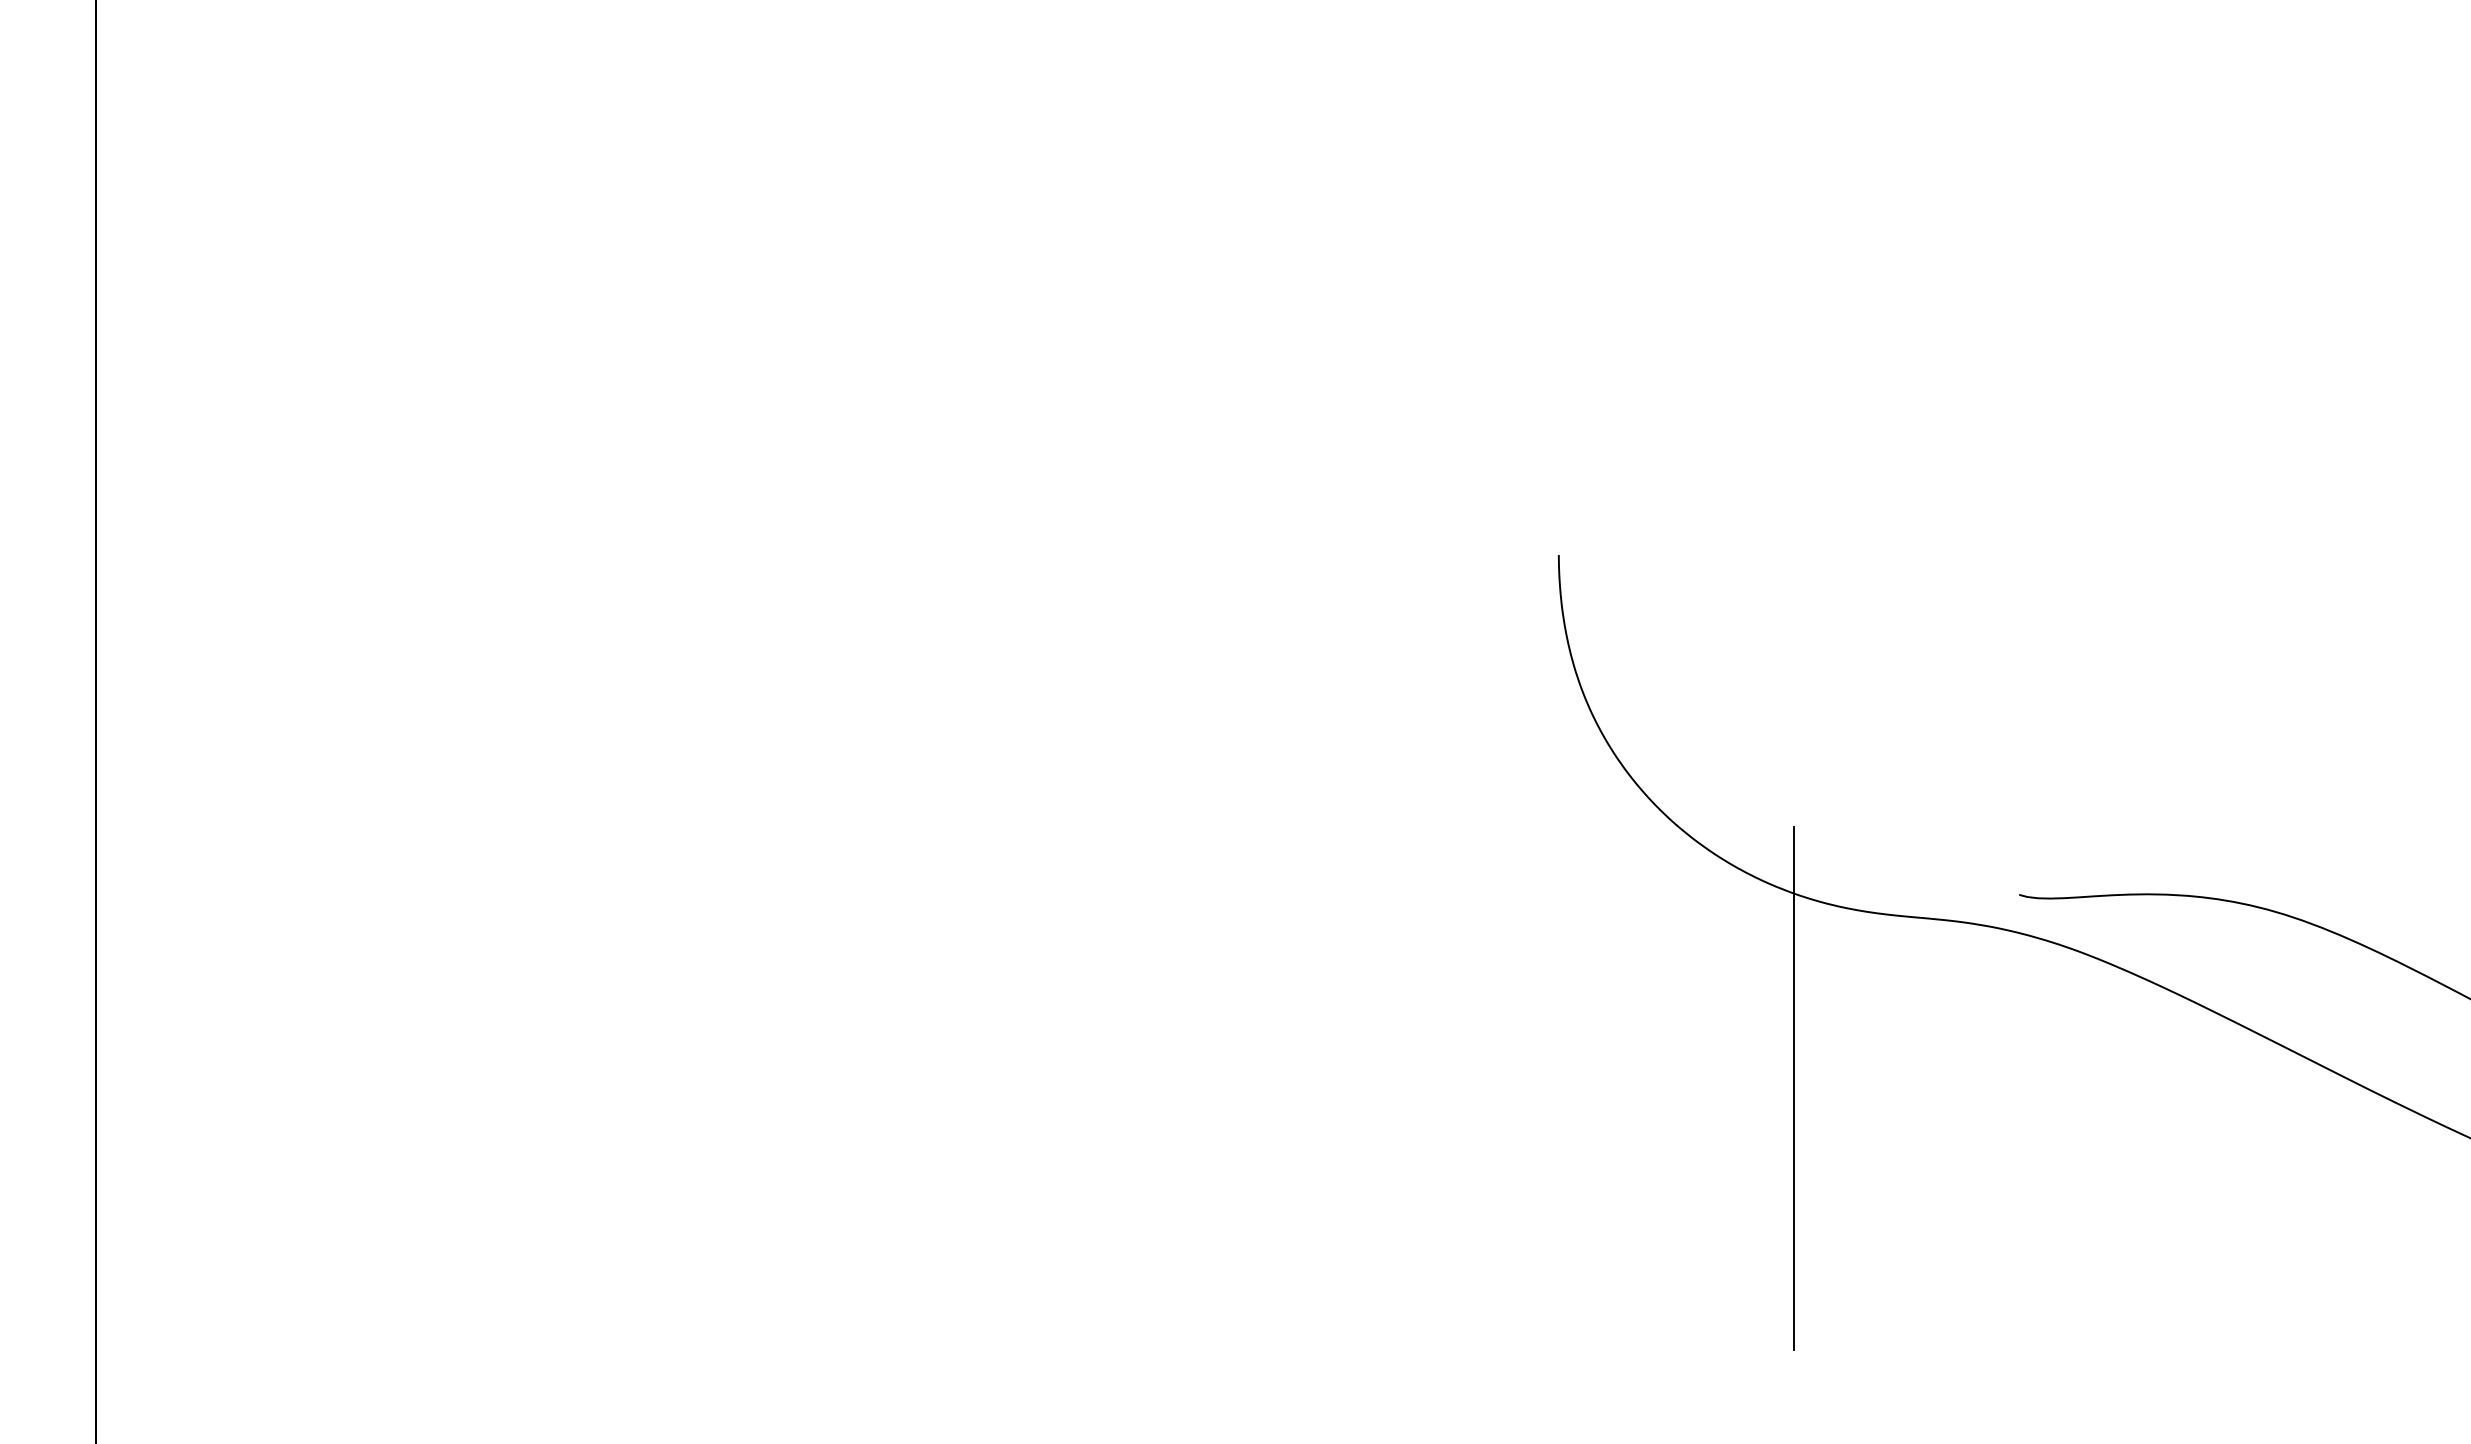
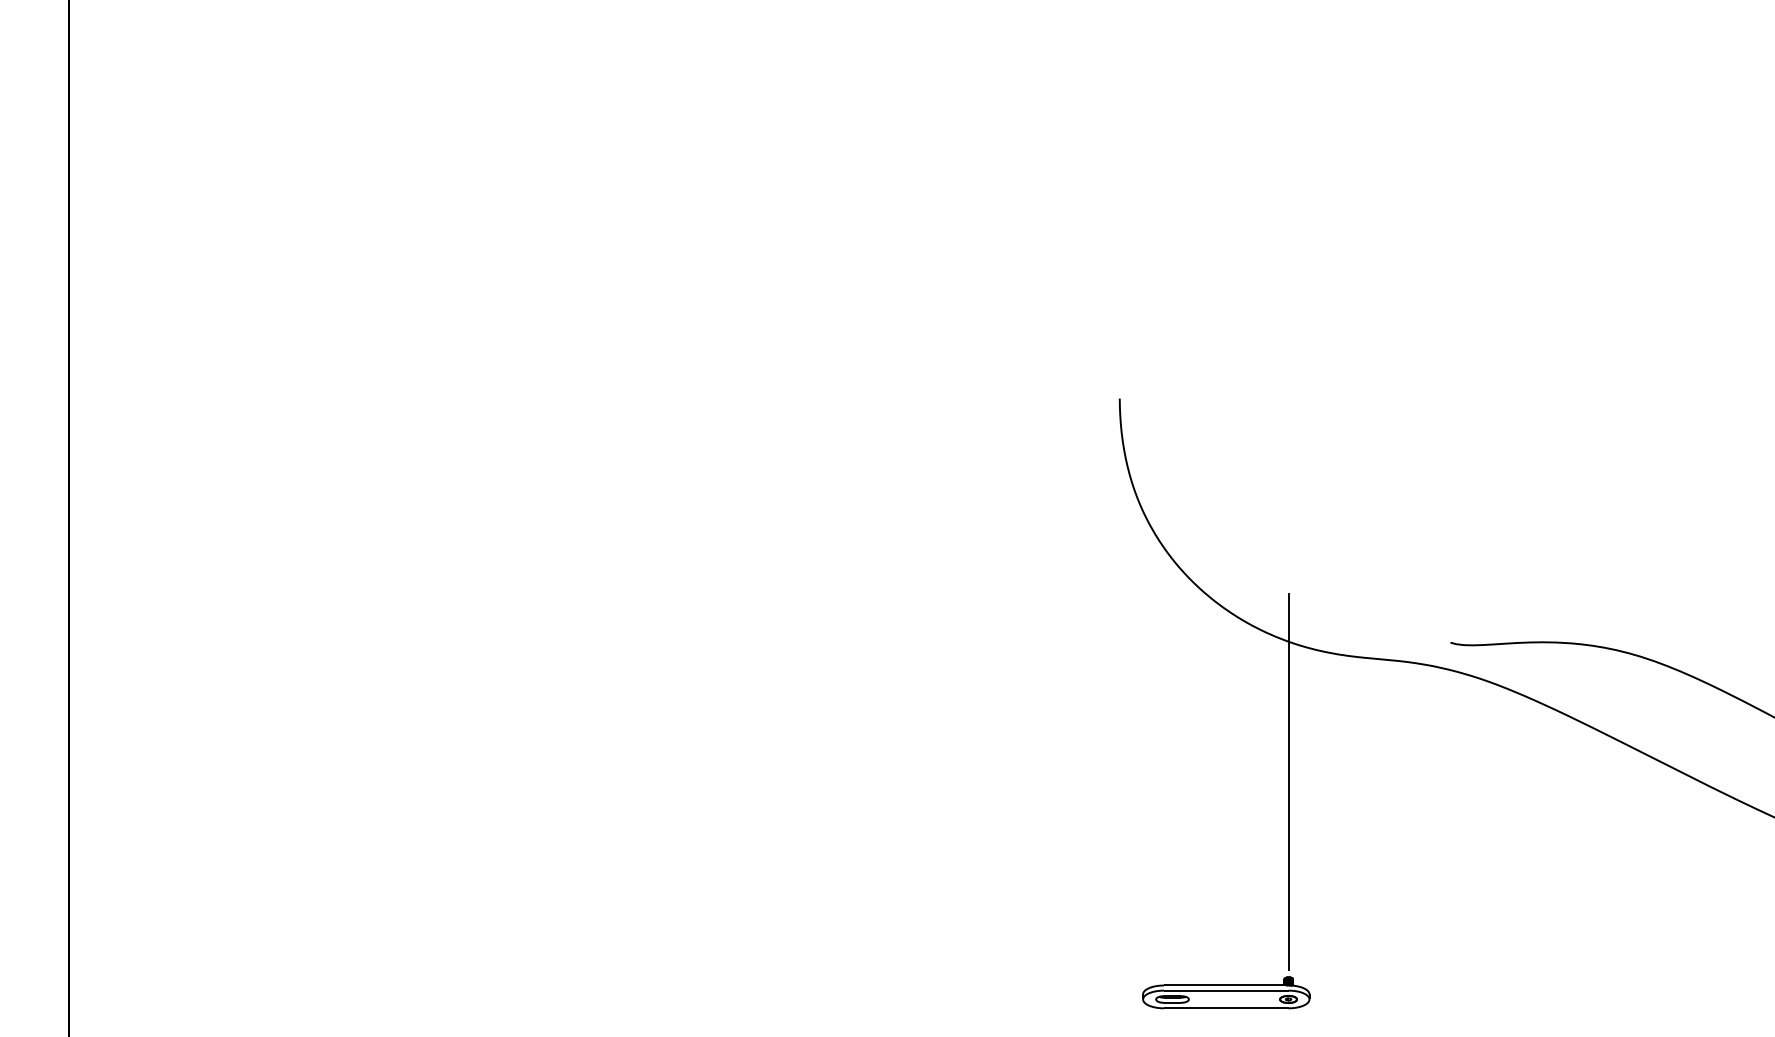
part: (1706, 1381) -> (1225, 992), added

